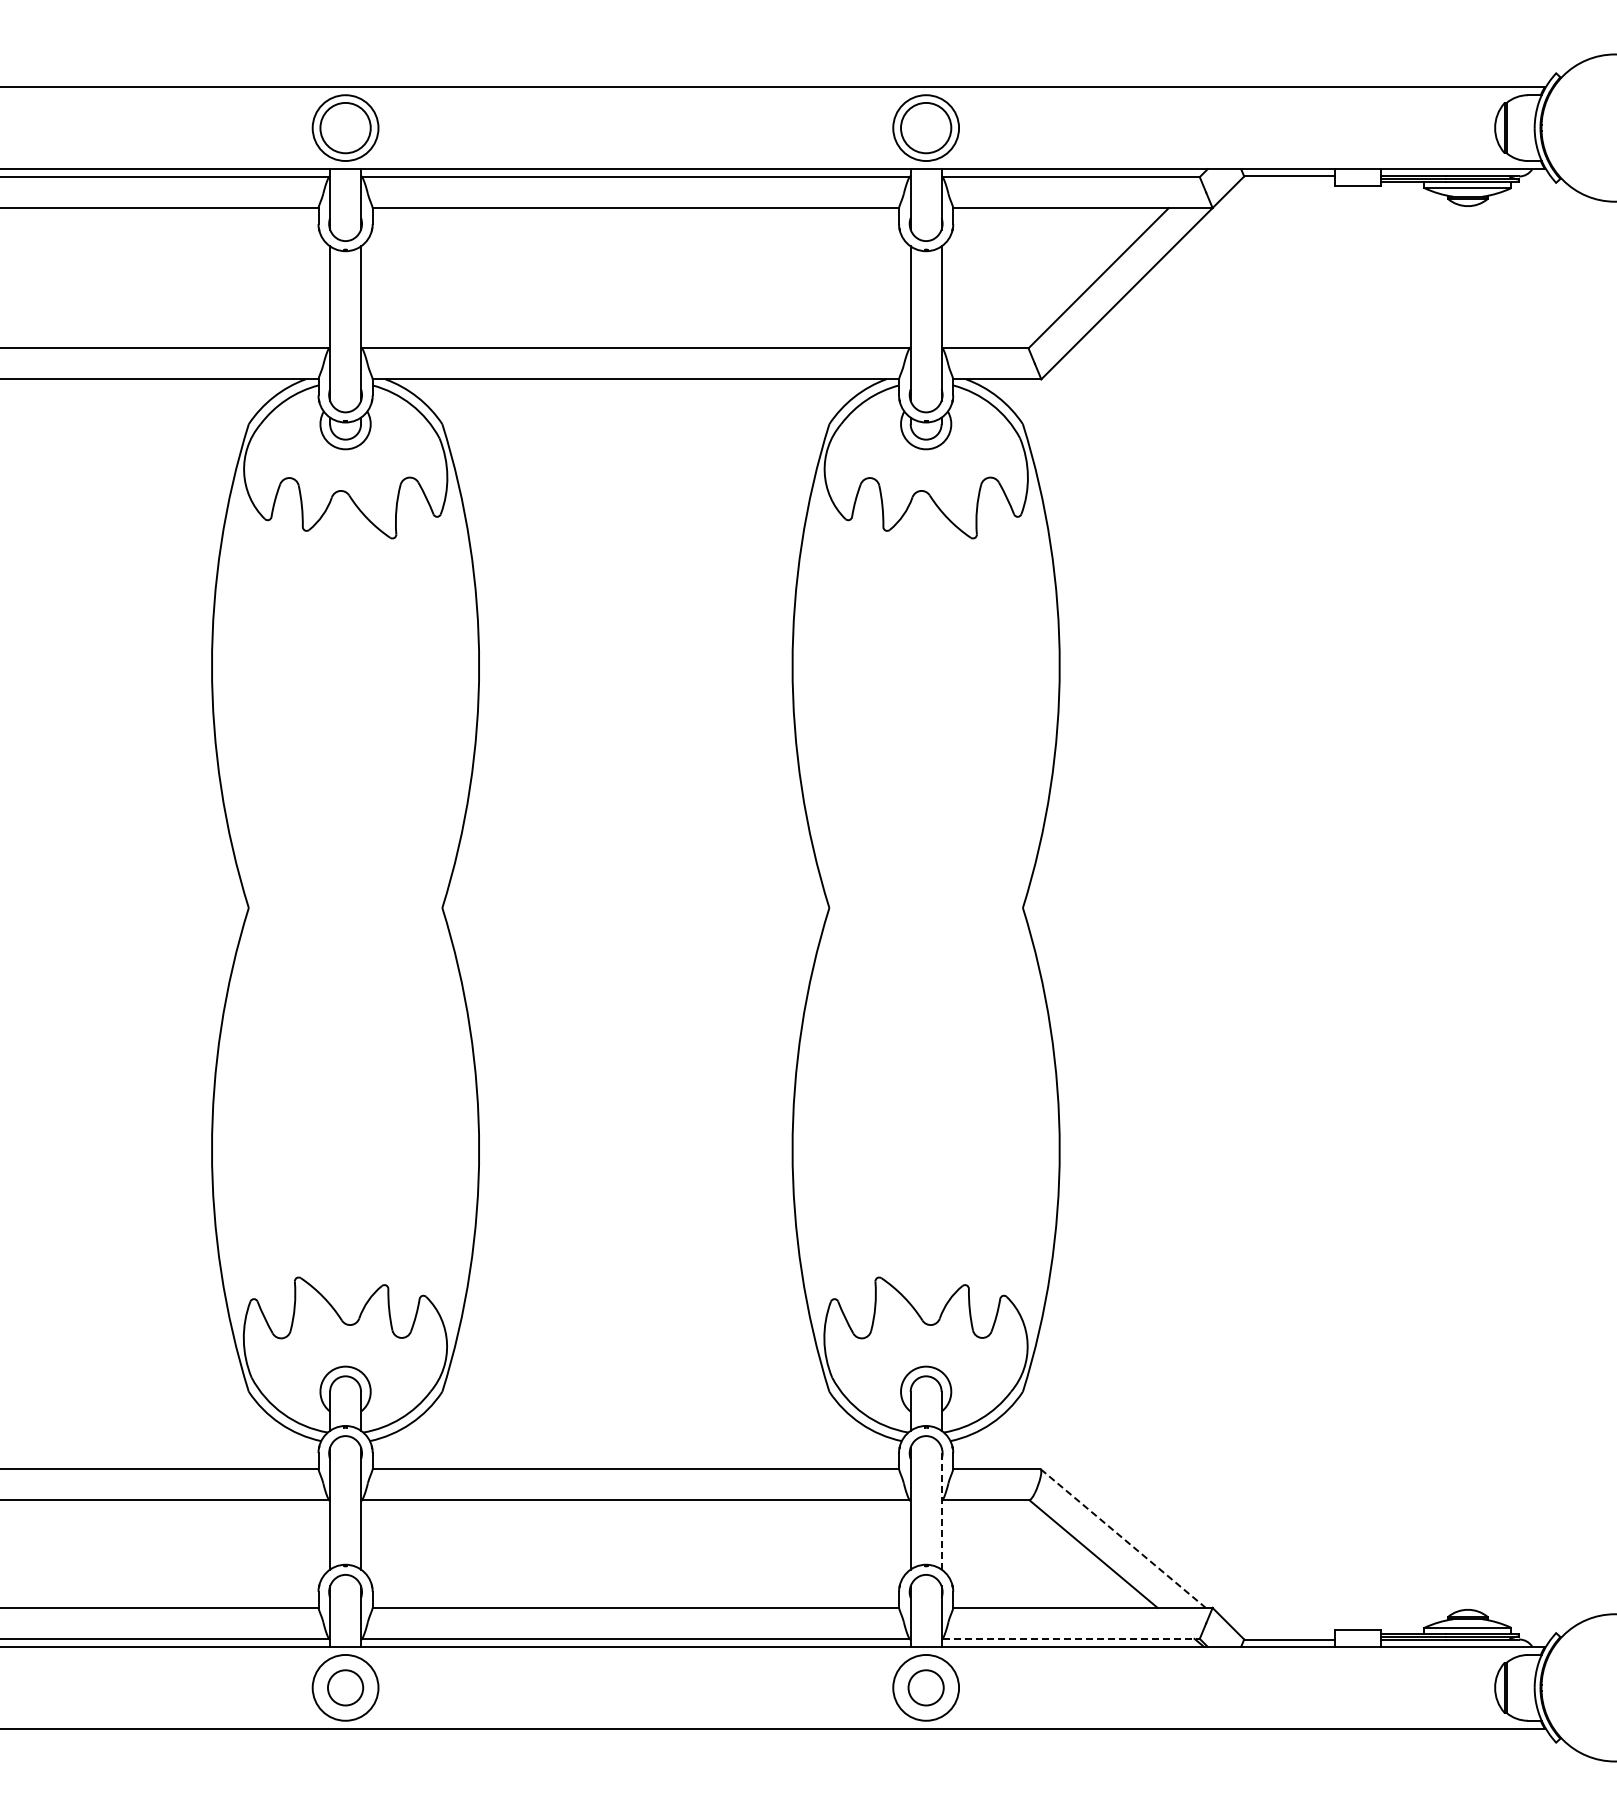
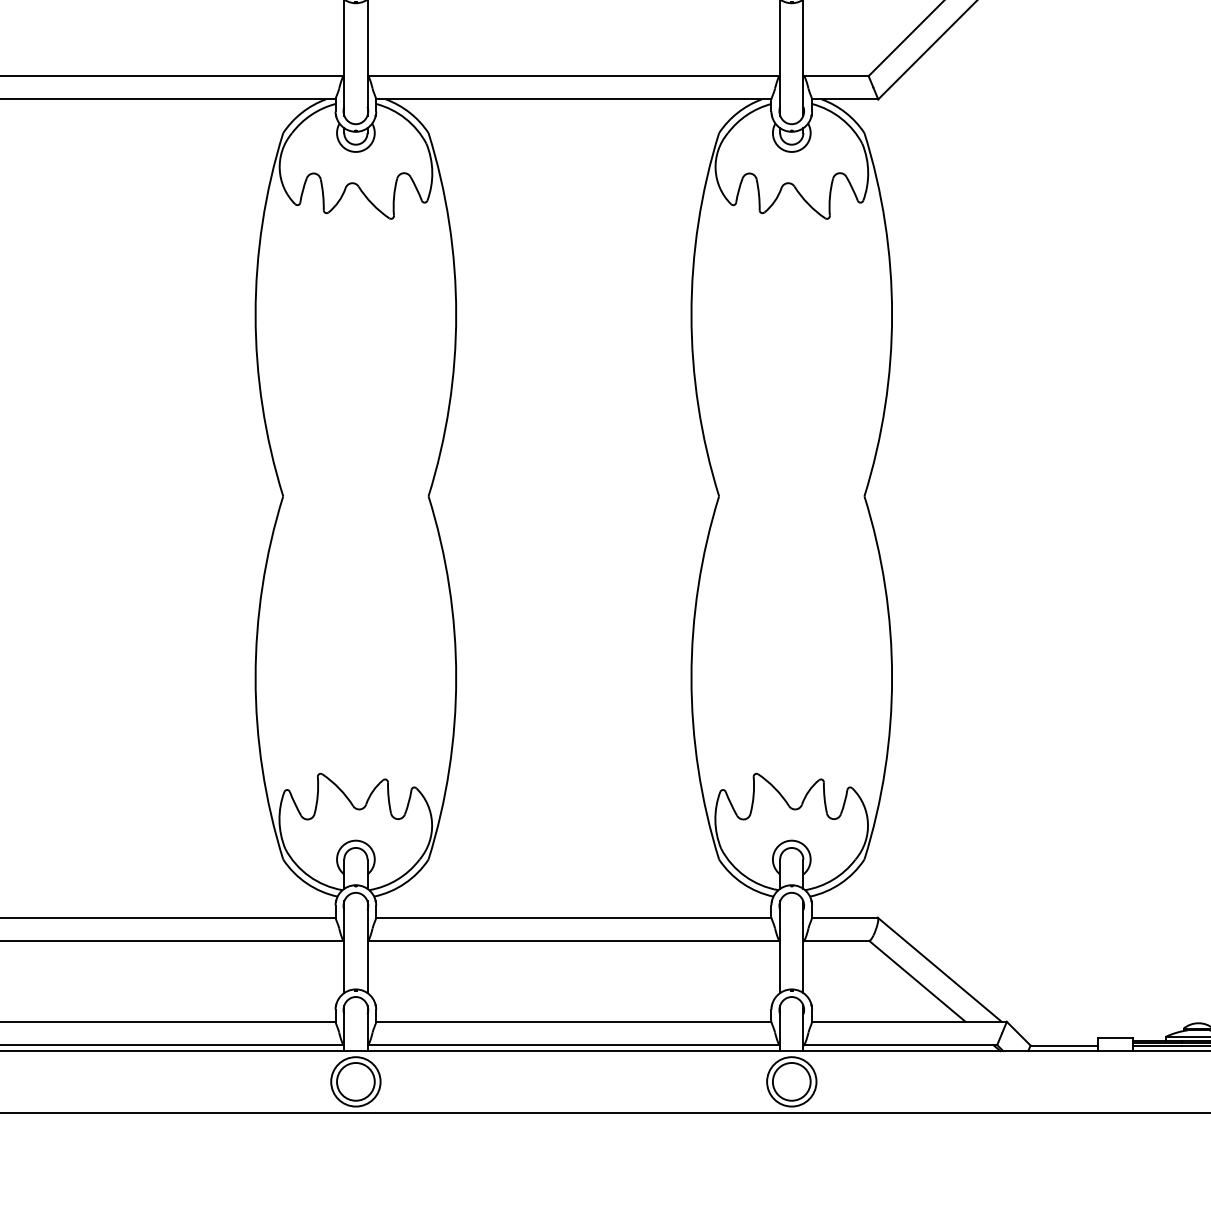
line: (941, 1508) -> (803, 947), dashed -> solid
line: (1123, 1538) -> (939, 969), dashed -> solid
line: (1071, 1638) -> (900, 1044), dashed -> solid
circle: (345, 1687) -> (355, 1081), size x1.43
circle: (926, 1687) -> (792, 1081), size x1.43

